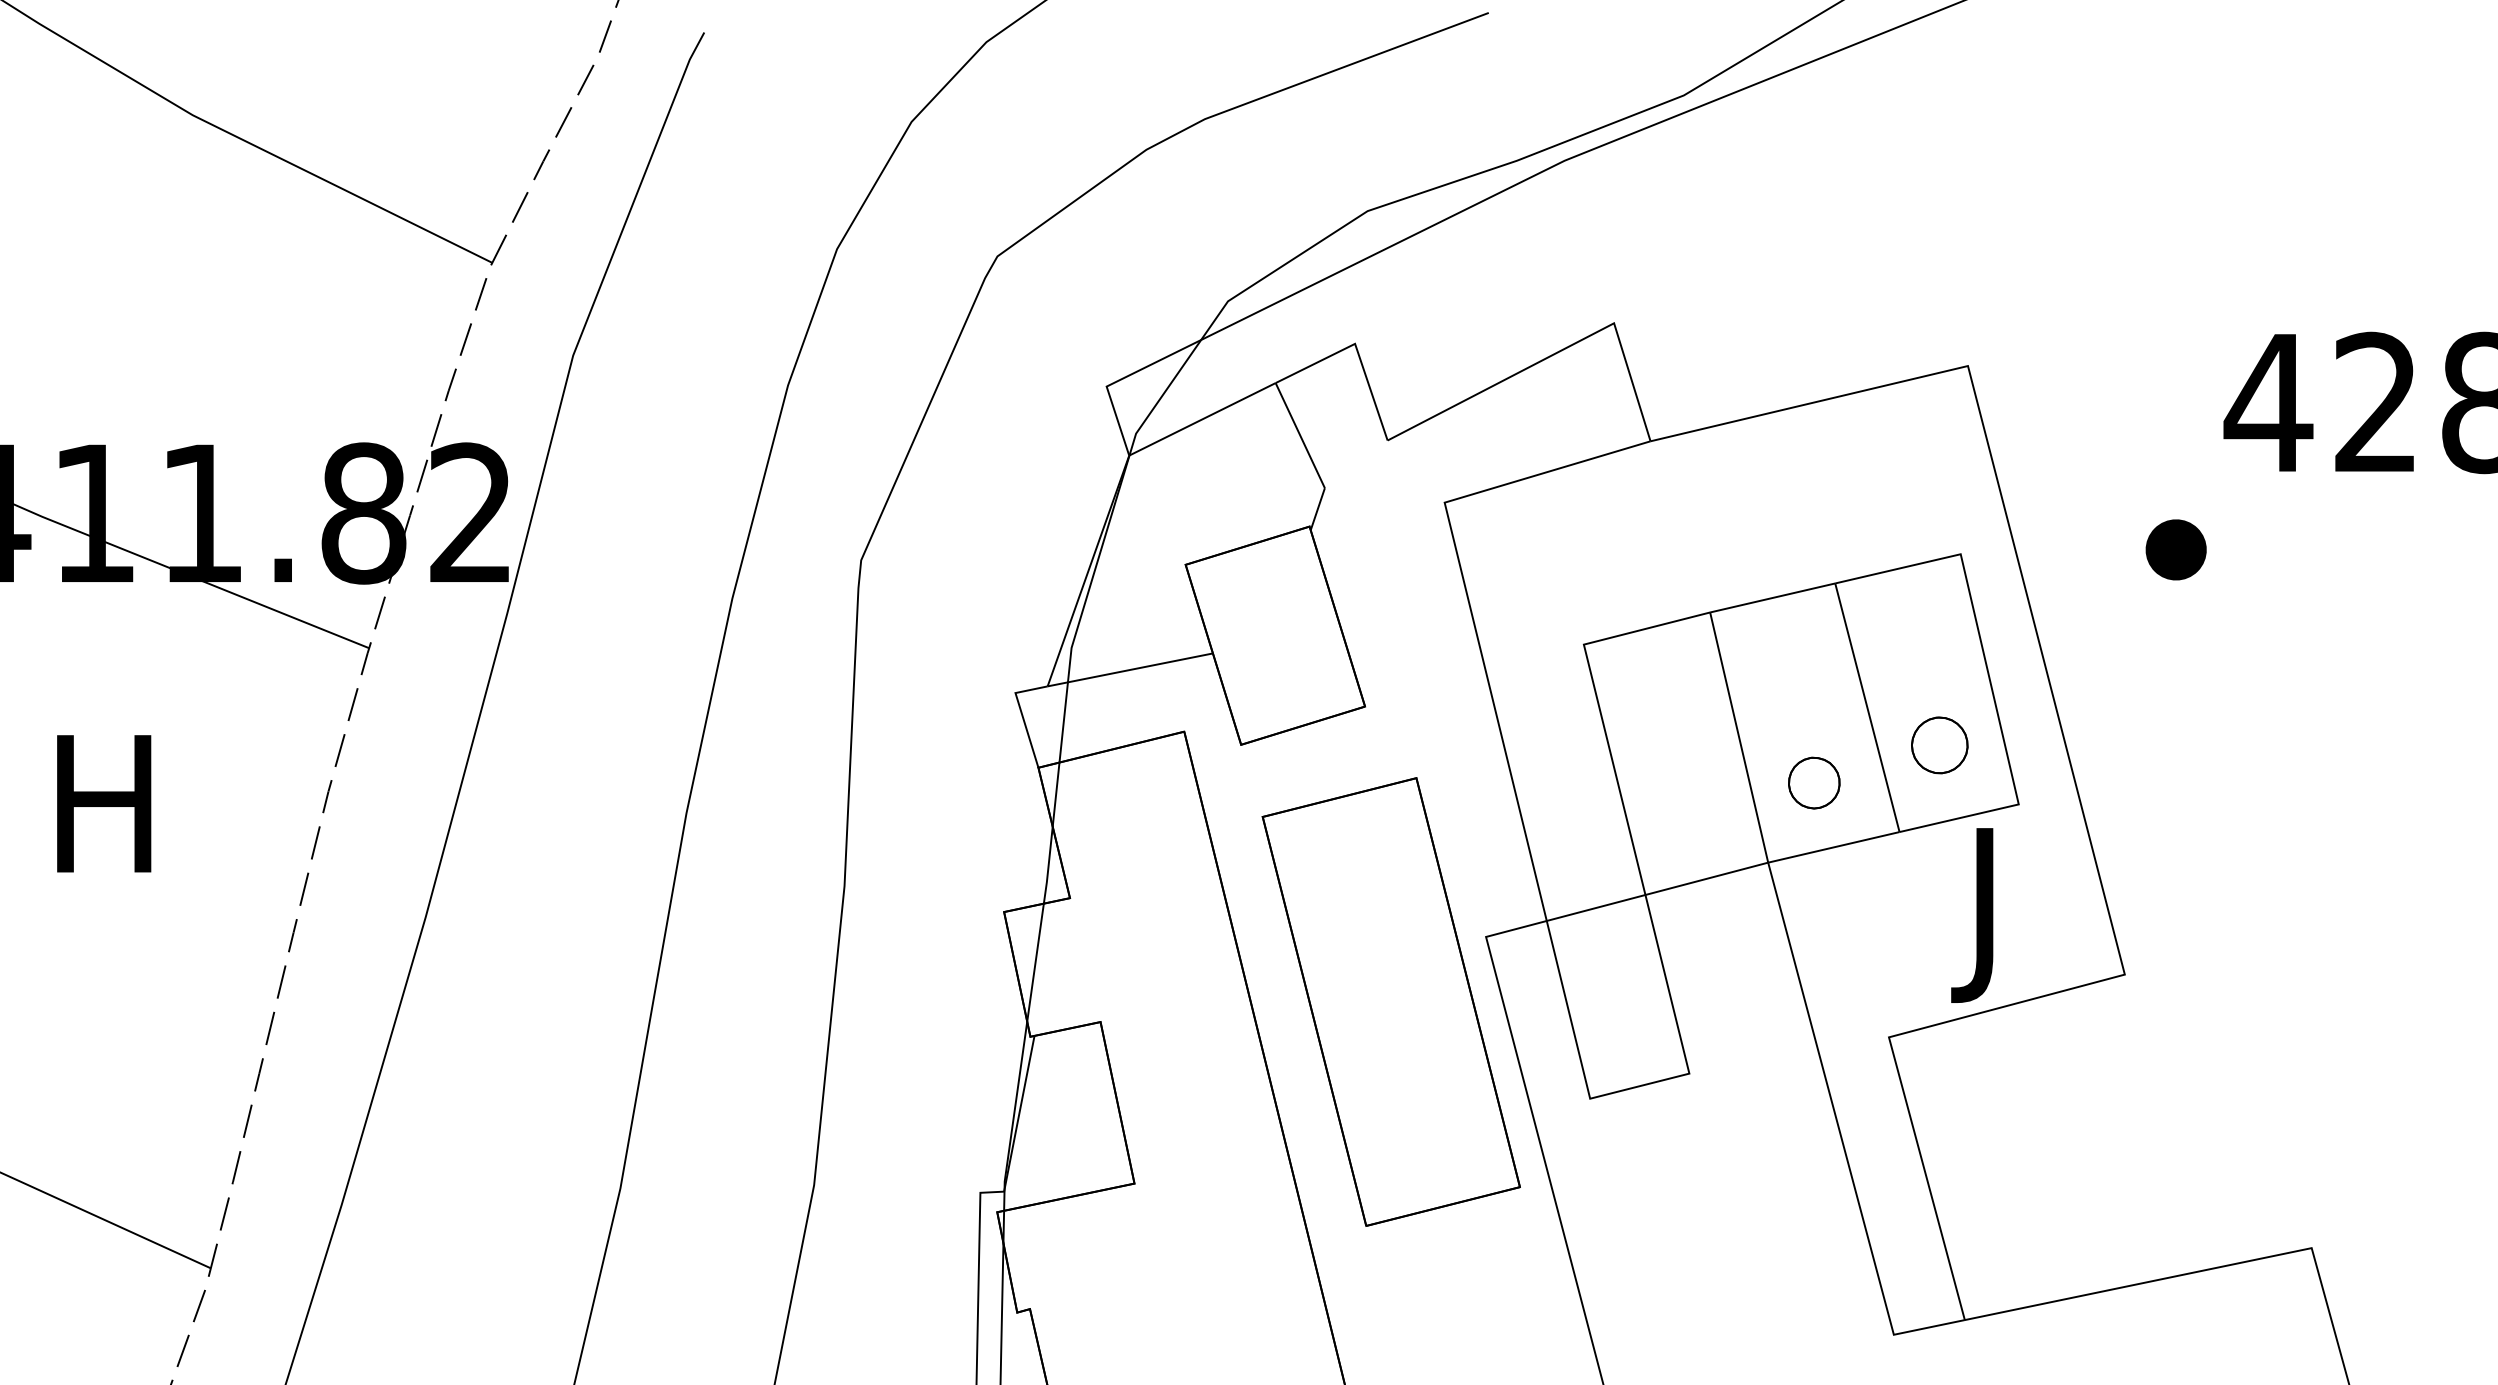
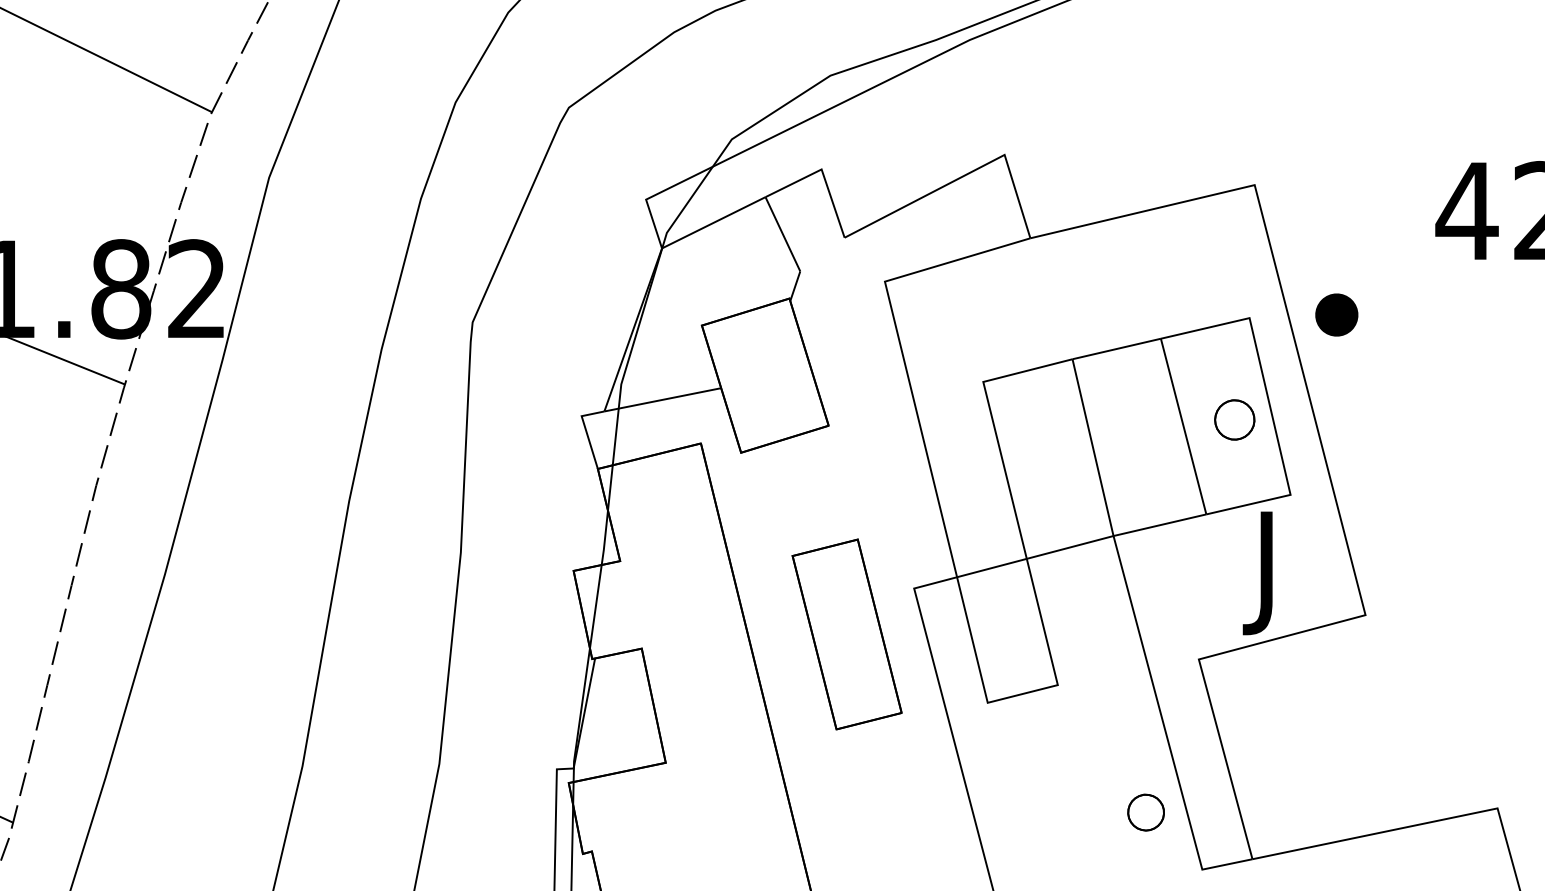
part: (2175, 549) -> (1336, 314), moved
part: (1939, 745) -> (1234, 420), moved
part: (1814, 782) -> (1146, 812), moved
part: (1390, 1001) -> (846, 634), size x0.6

